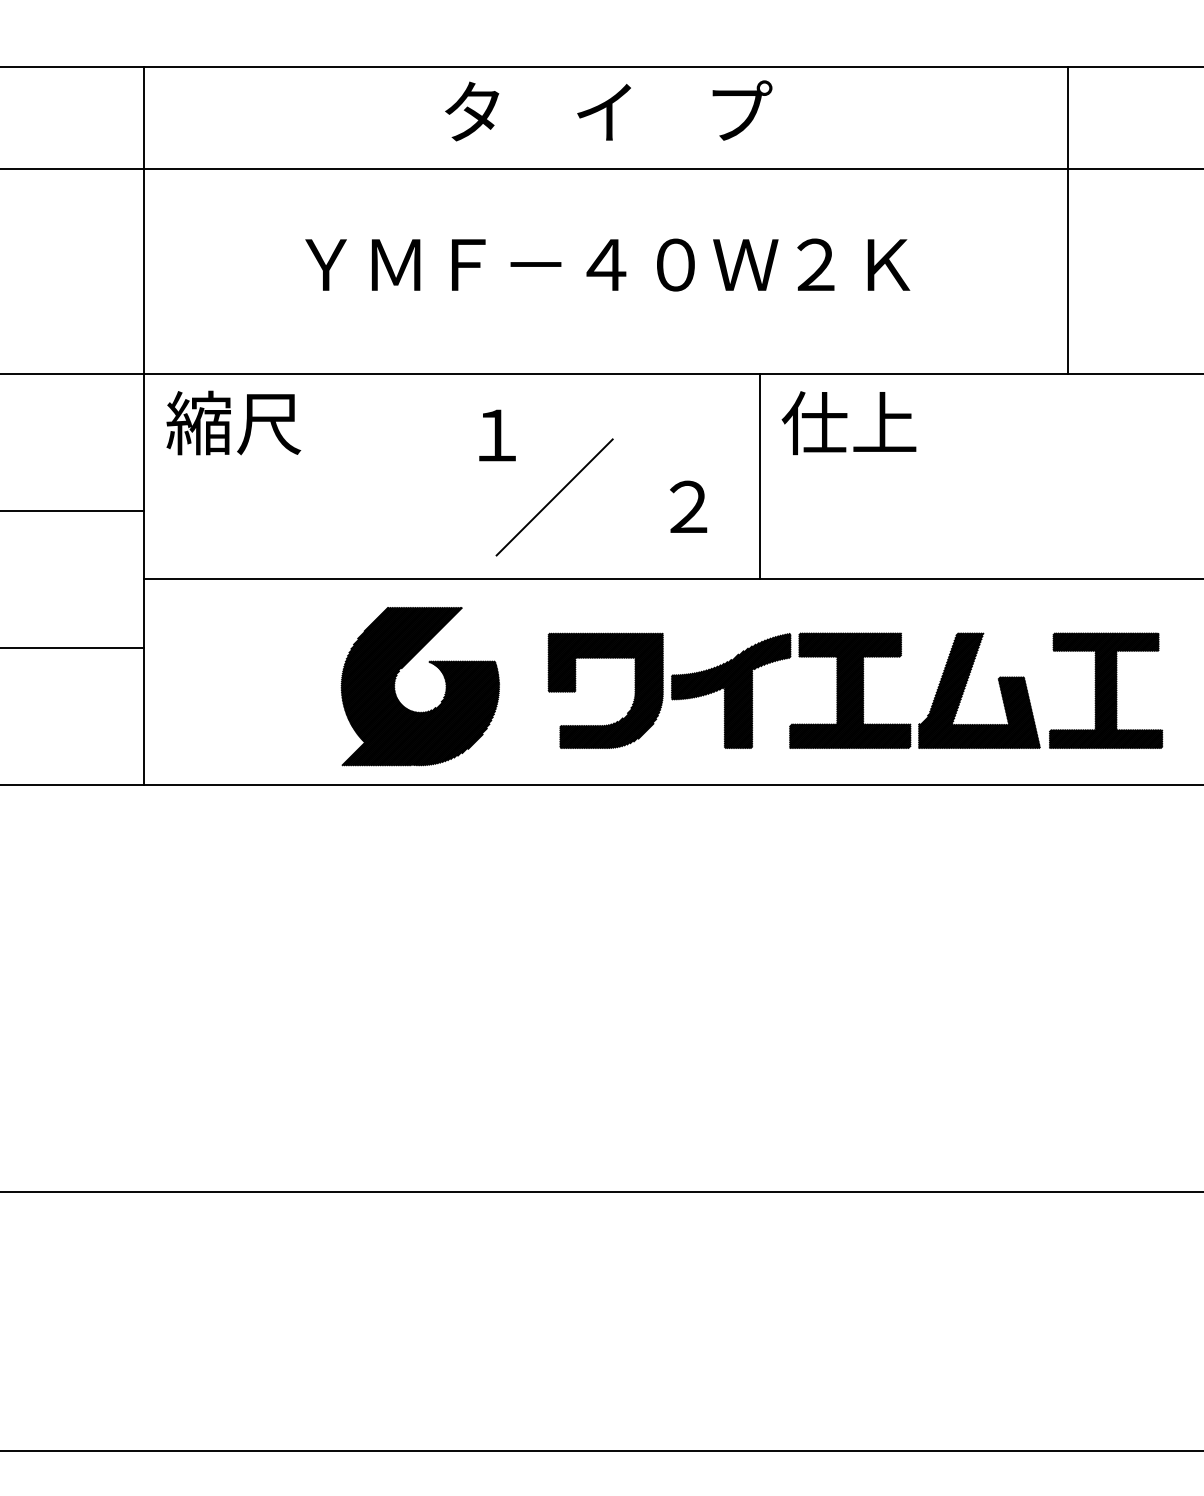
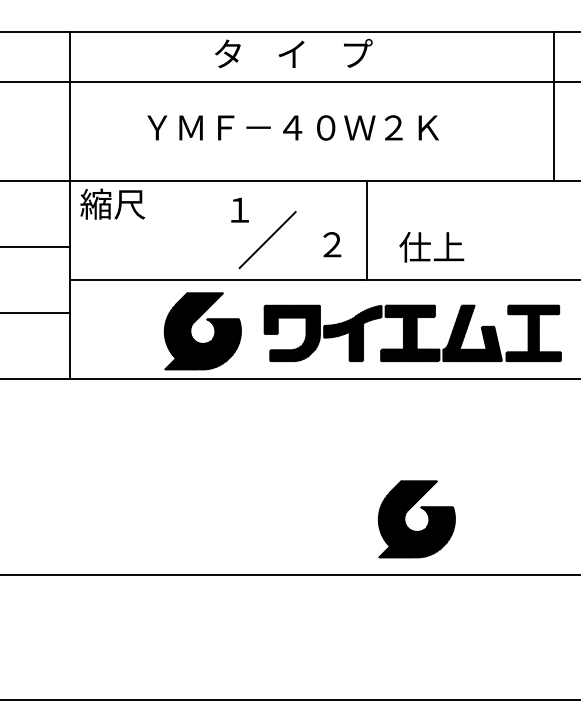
line: (1068, 220) -> (554, 106), moved
text: (848, 423) -> (431, 247), moved
part: (840, 1076) -> (405, 519), added

